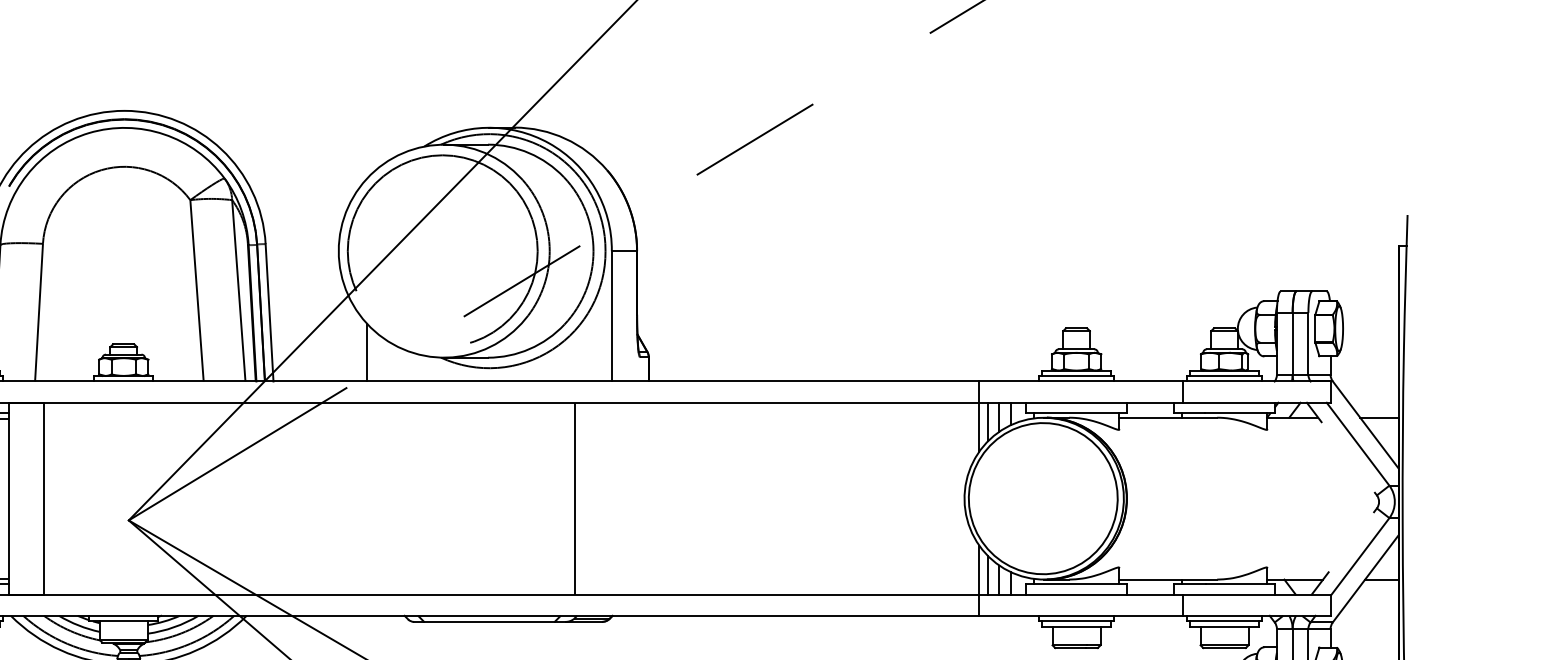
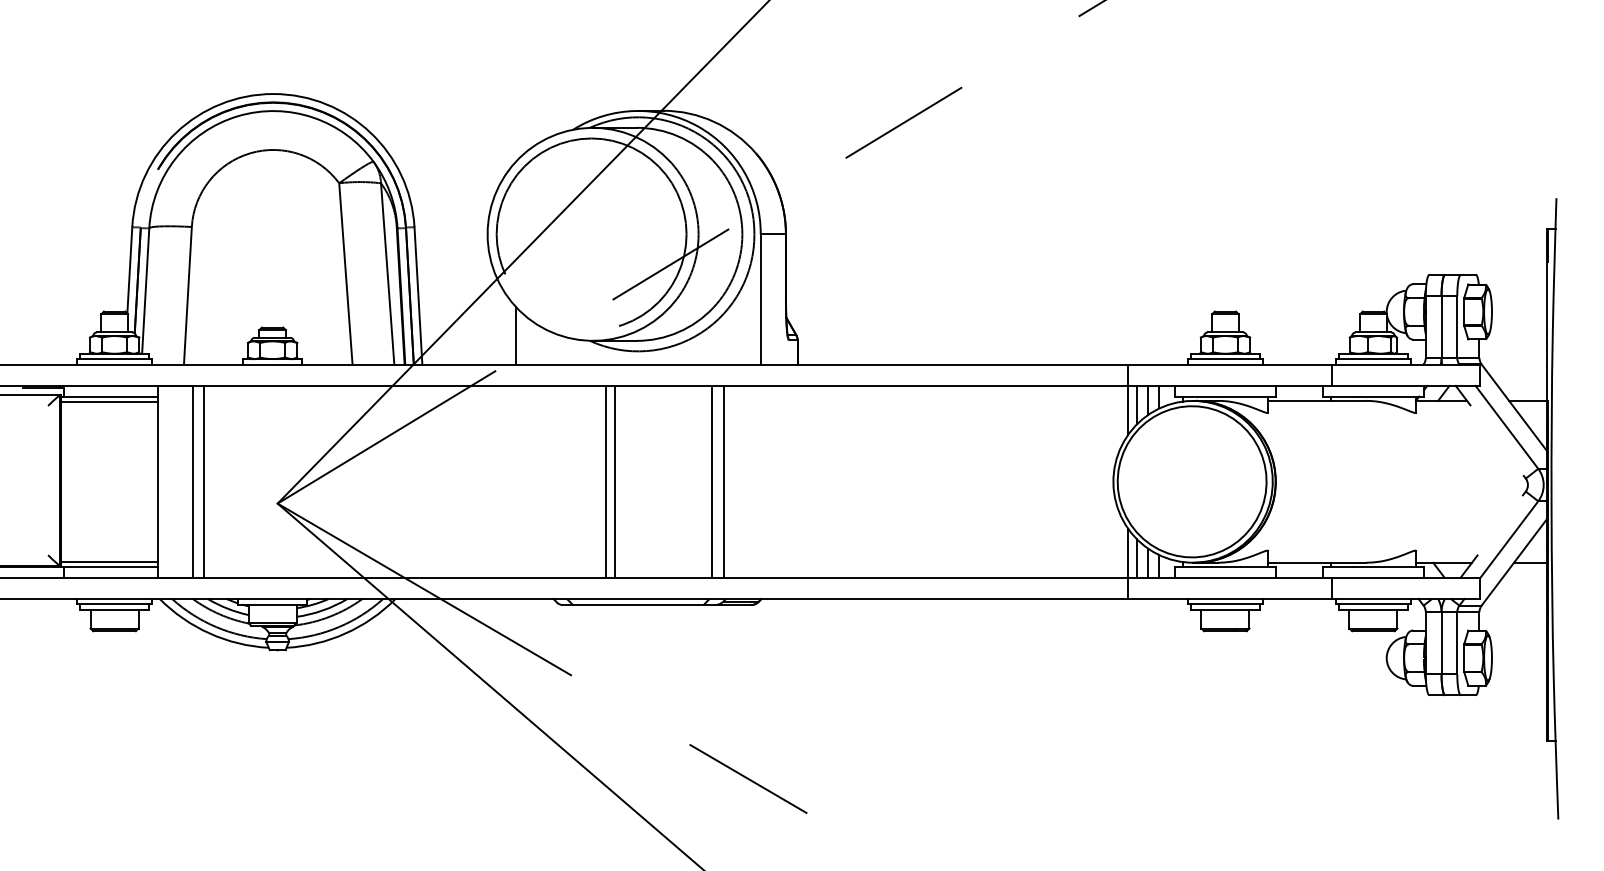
line: (54, 498) -> (203, 481), added
line: (456, 498) -> (605, 481), added
line: (466, 498) -> (615, 481), added
line: (563, 498) -> (712, 481), added

